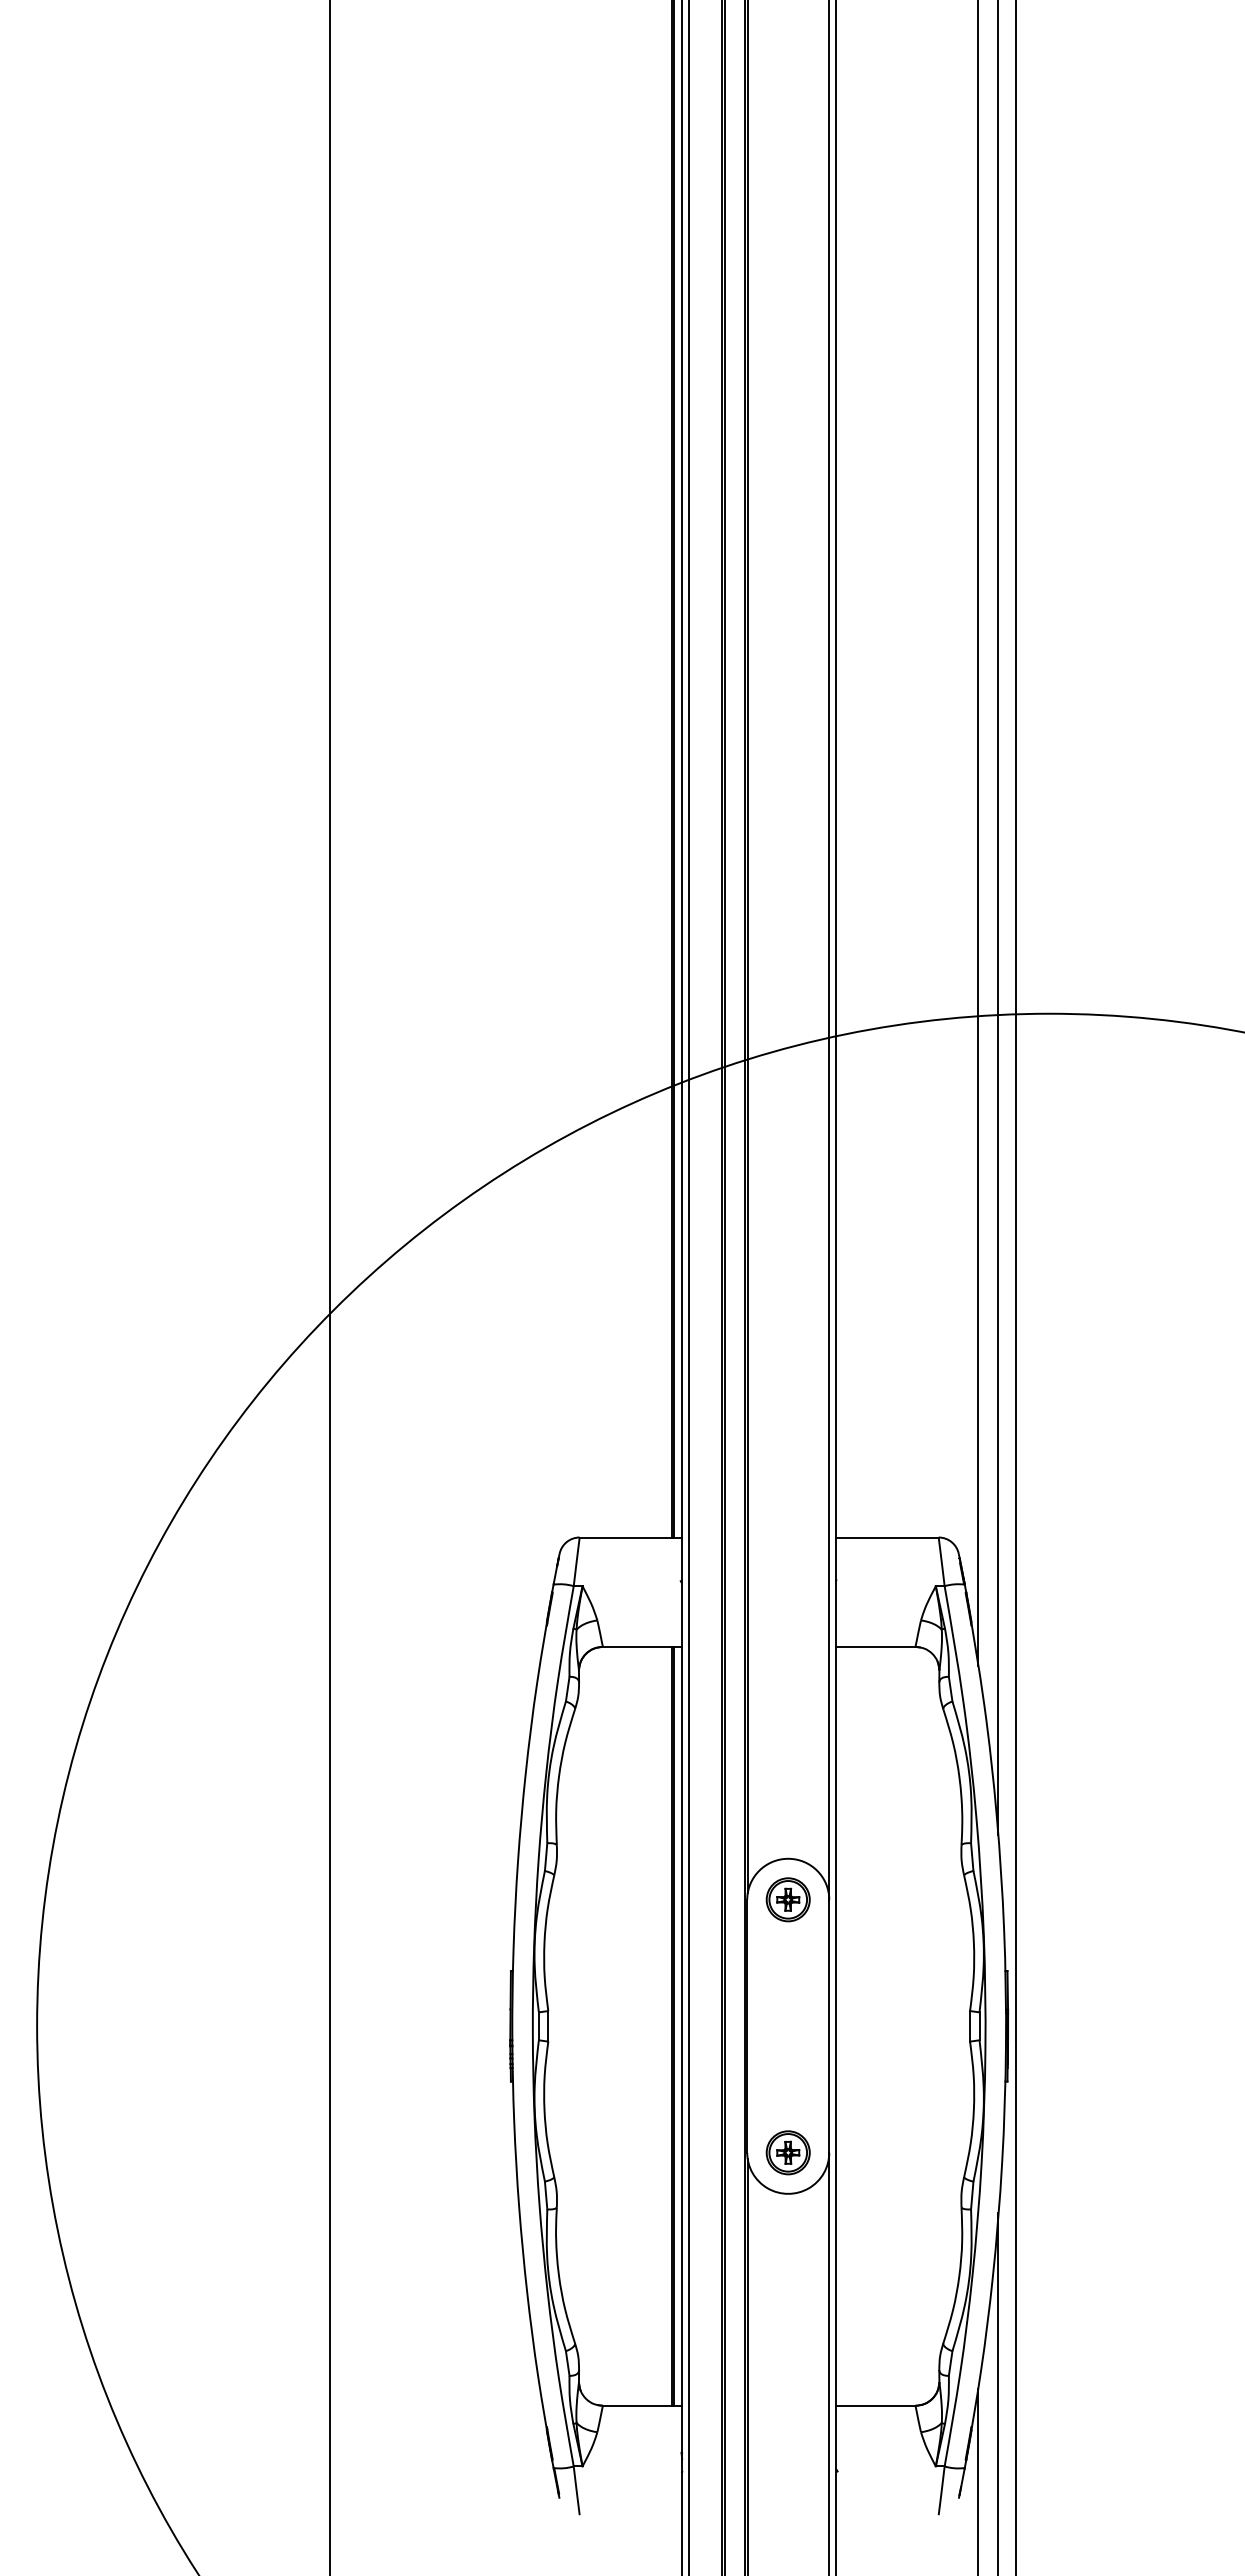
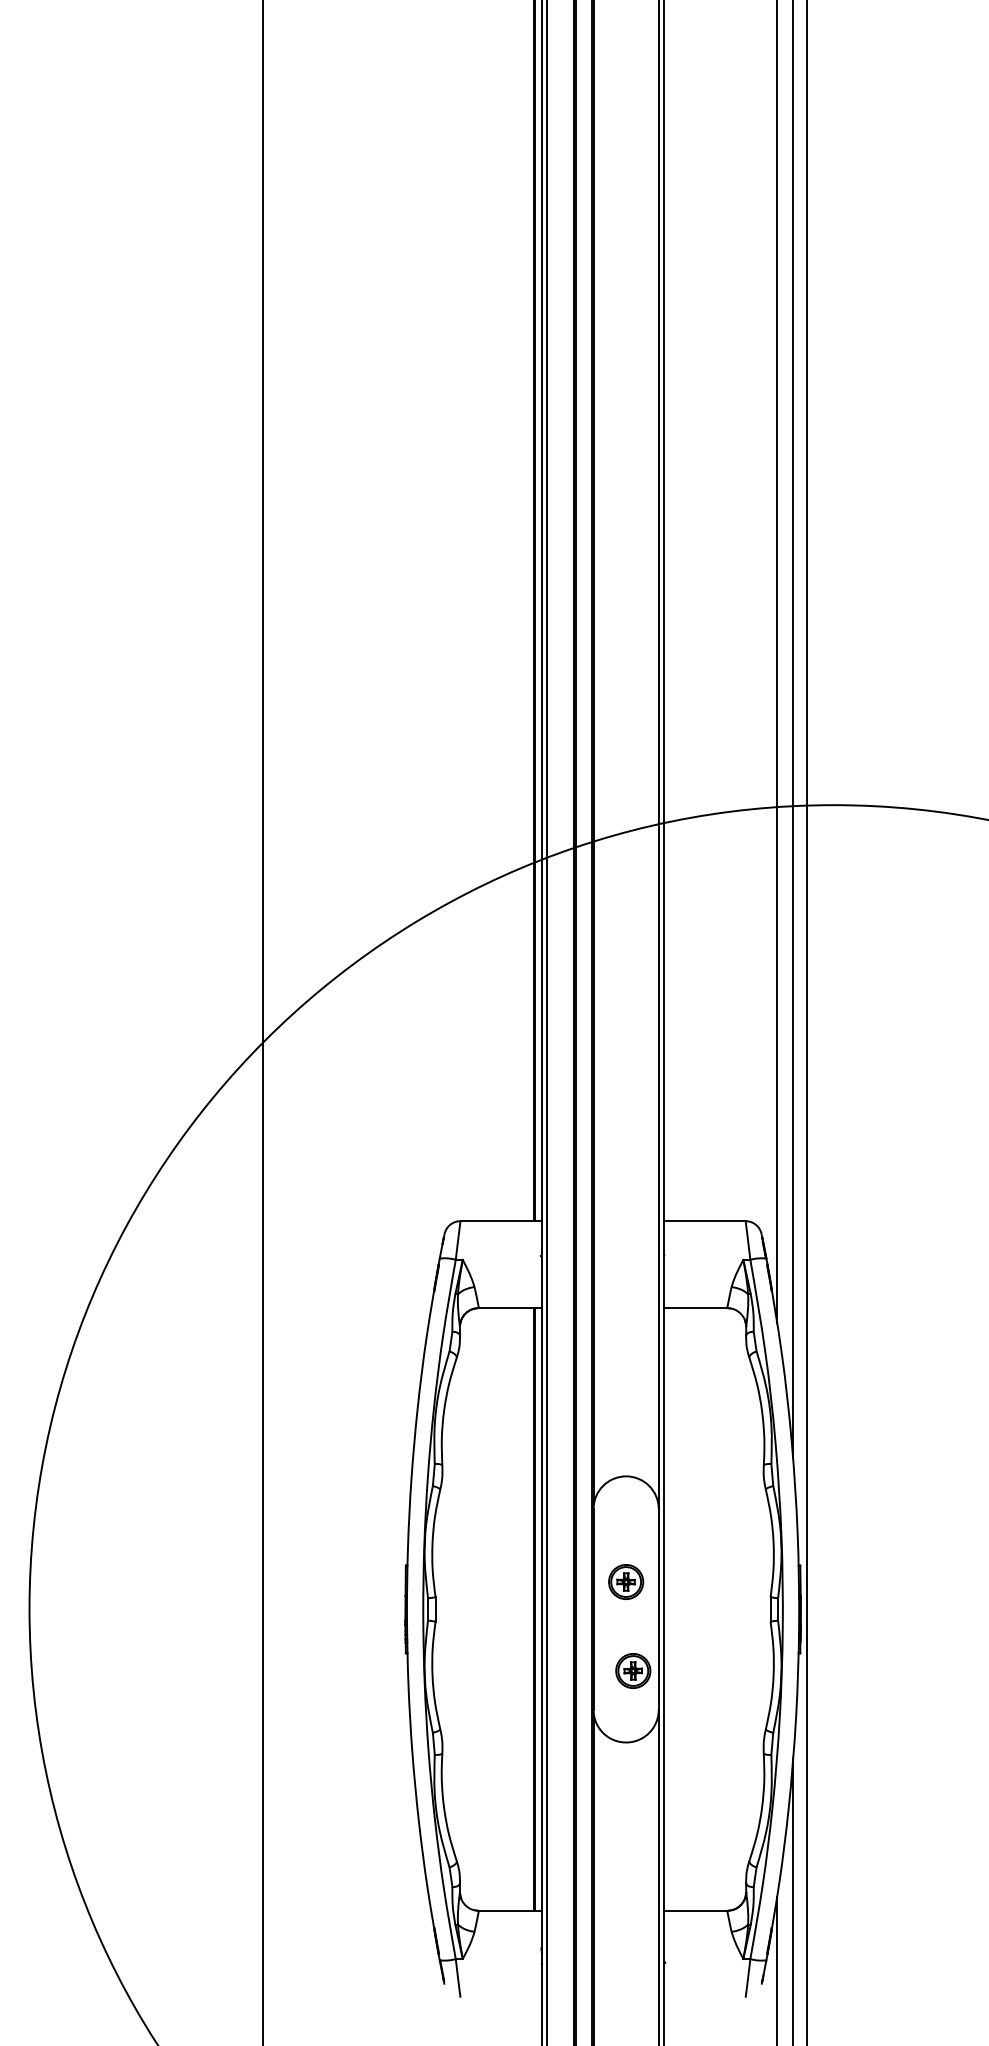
part: (787, 1899) -> (625, 1581), moved
part: (787, 2152) -> (632, 1670), moved

